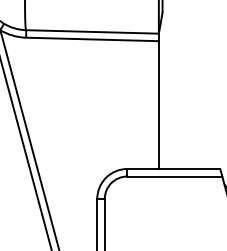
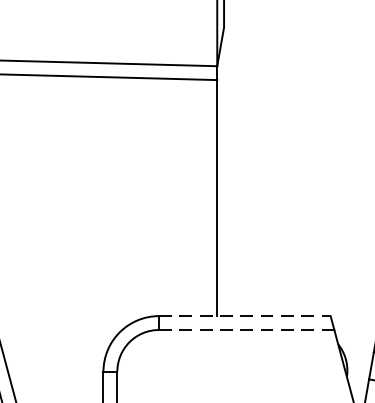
line: (174, 168) -> (246, 315), solid -> dashed
line: (175, 176) -> (247, 329), solid -> dashed

